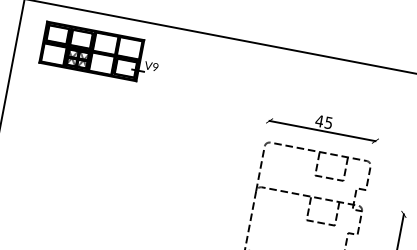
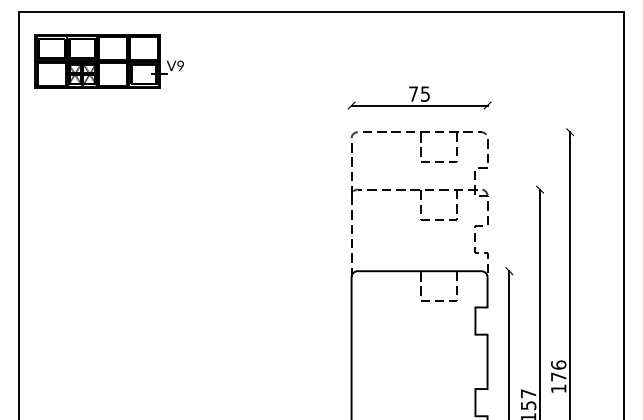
part: (100, 53) -> (108, 61), moved
text: (319, 120) -> (413, 93), 45 -> 75

